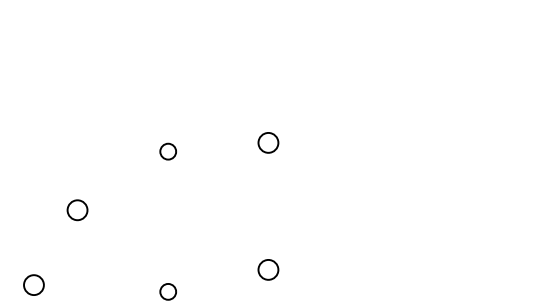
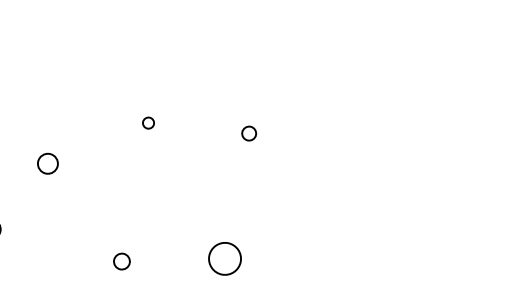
circle: (268, 142) -> (249, 133), size x0.7
circle: (167, 151) -> (147, 122), size x0.7
circle: (268, 269) -> (225, 258), size x1.6

